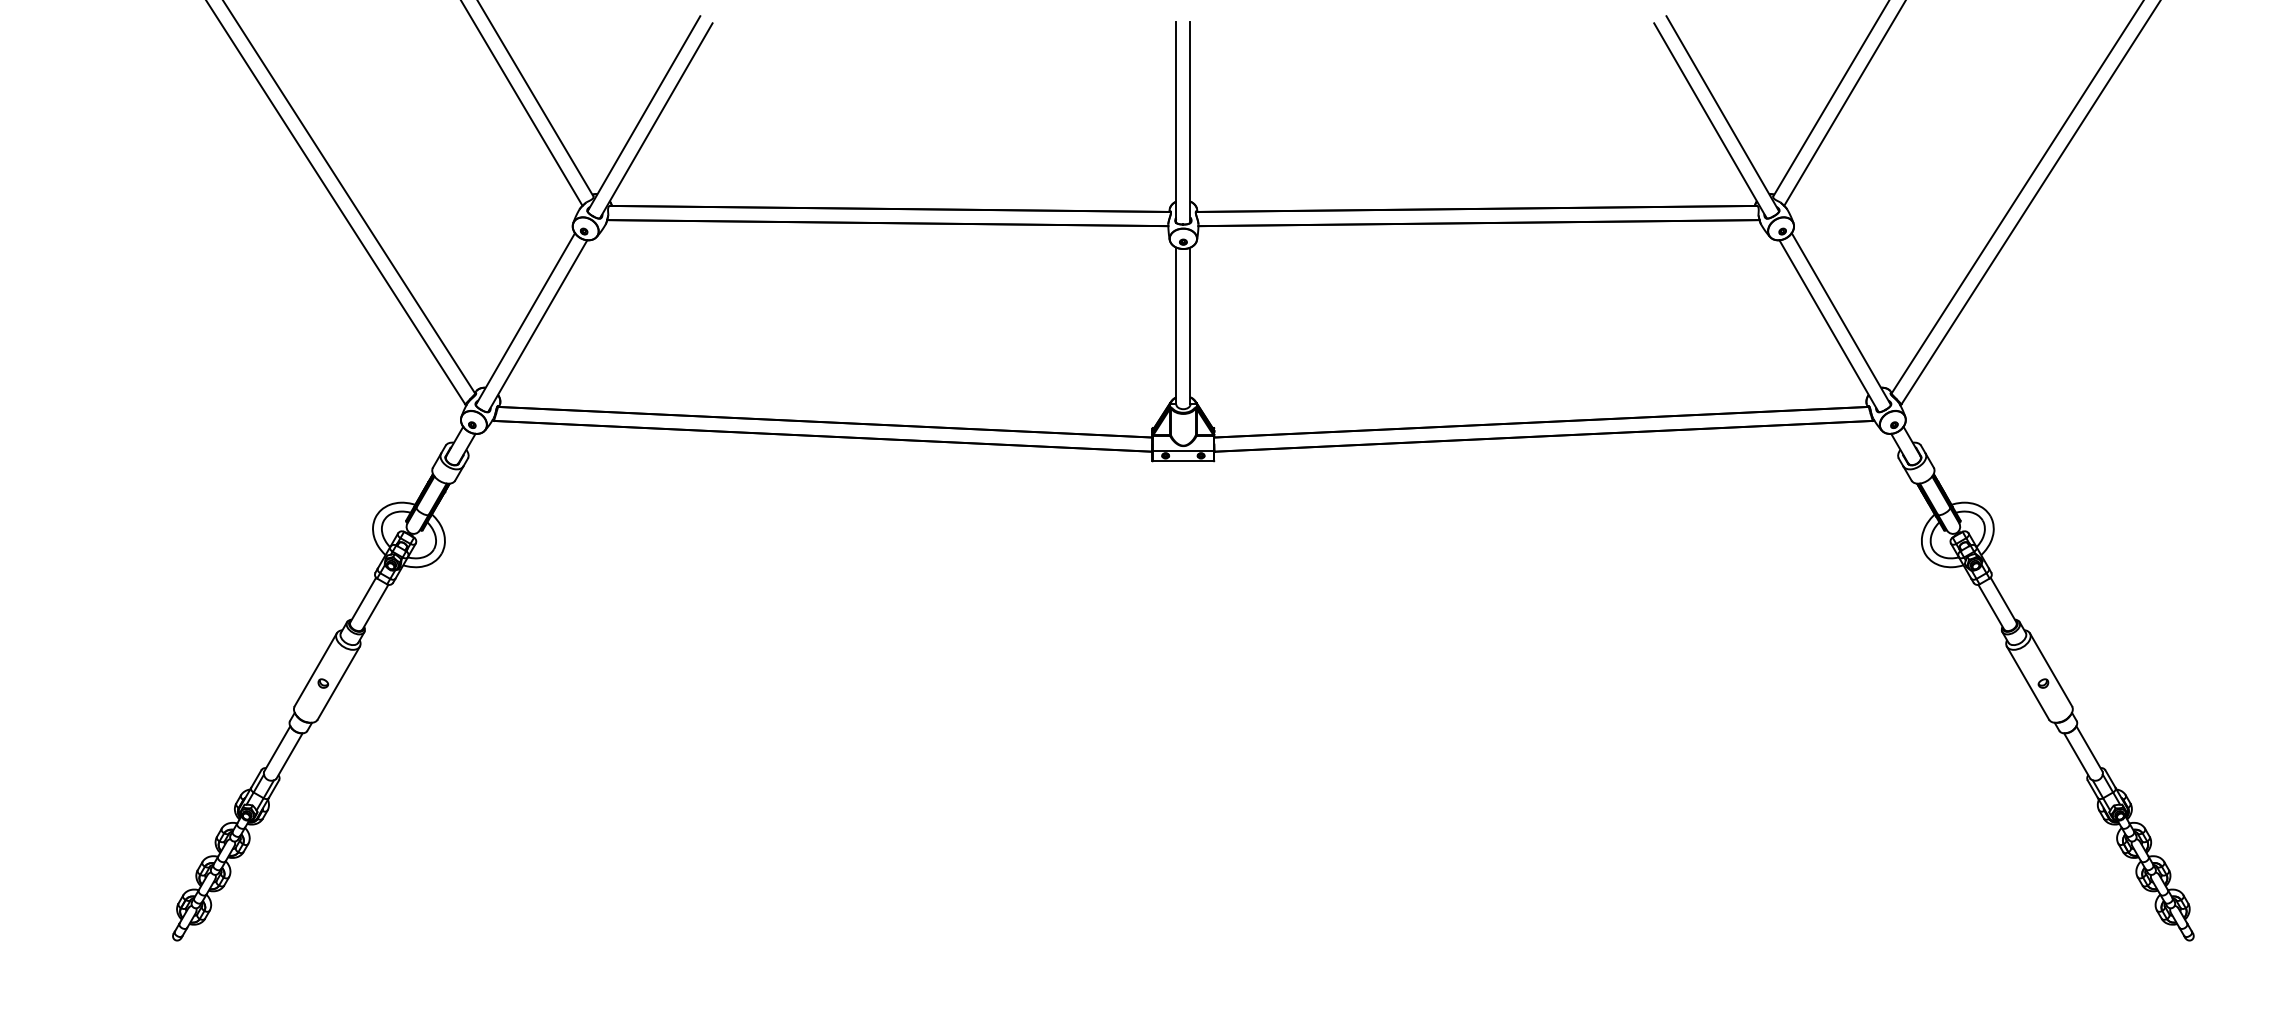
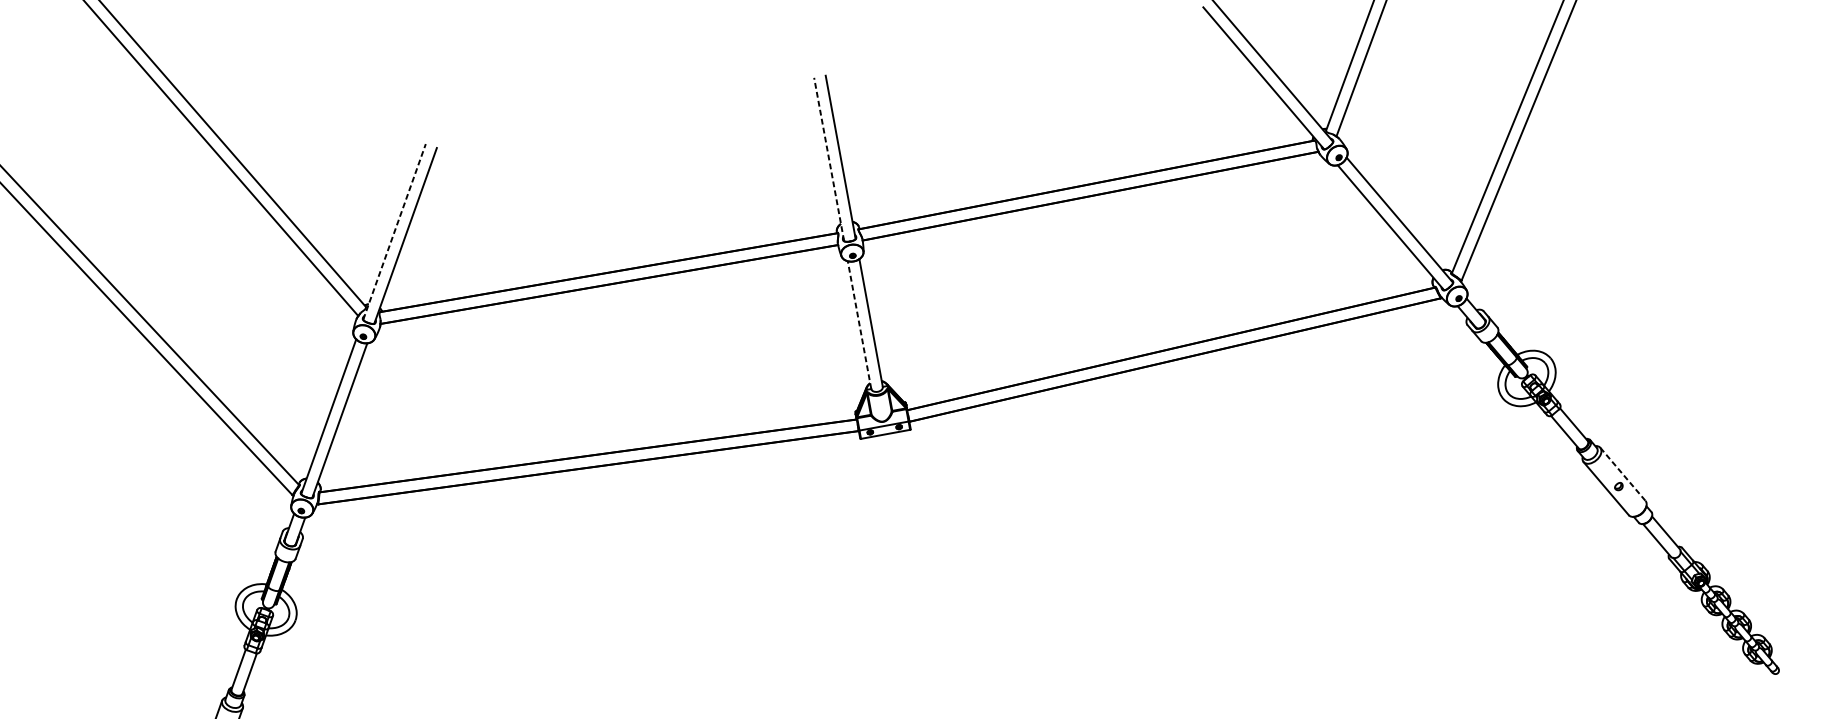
line: (644, 113) -> (394, 231), solid -> dashed
line: (1176, 121) -> (829, 158), solid -> dashed
line: (1176, 325) -> (859, 324), solid -> dashed
line: (2051, 670) -> (1623, 474), solid -> dashed

